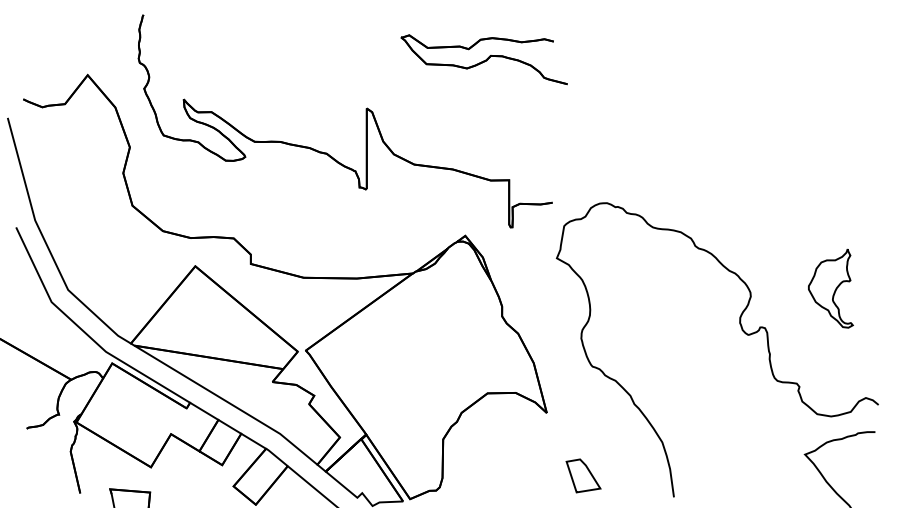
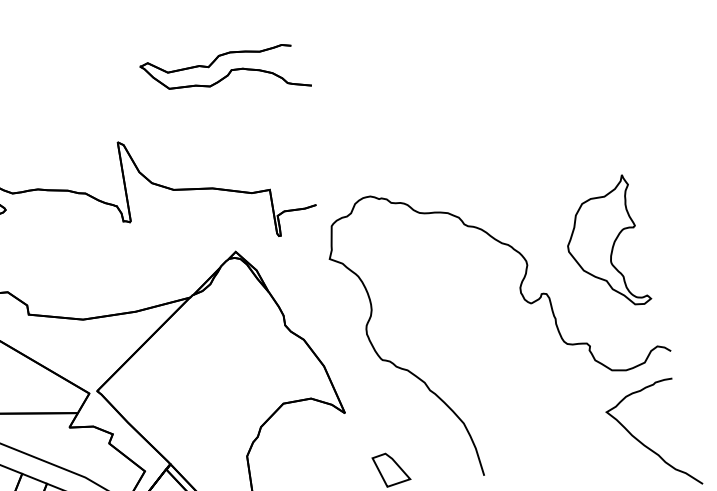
part: (830, 288) -> (604, 244), size x1.67

